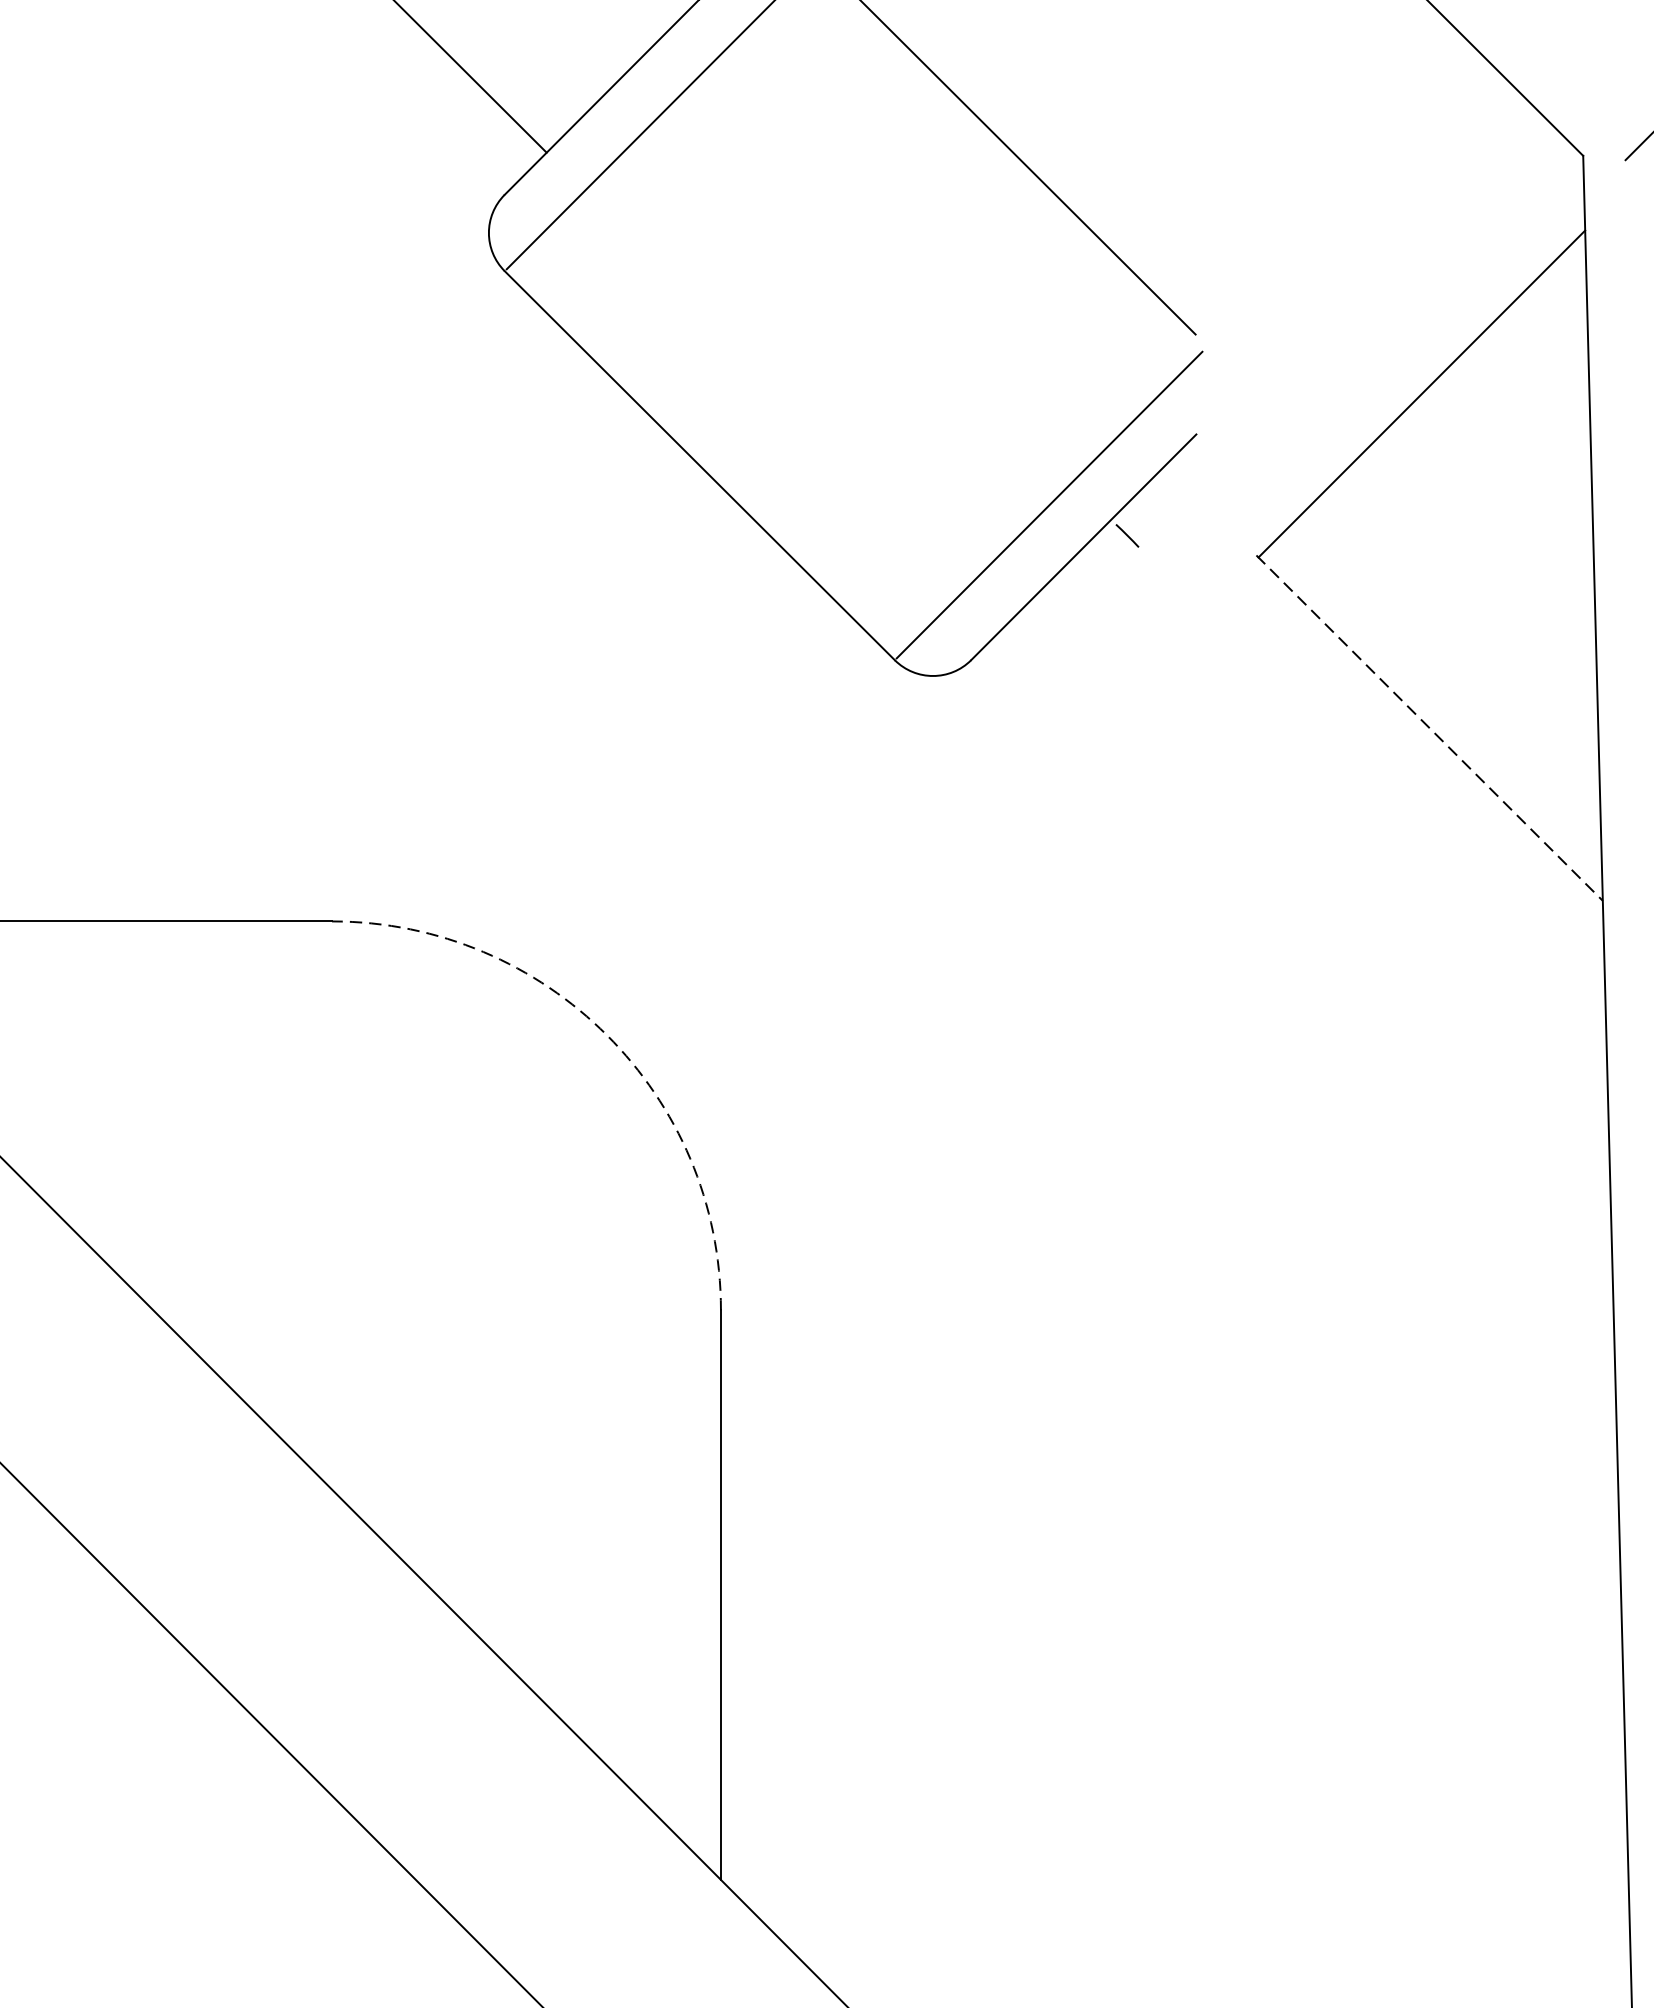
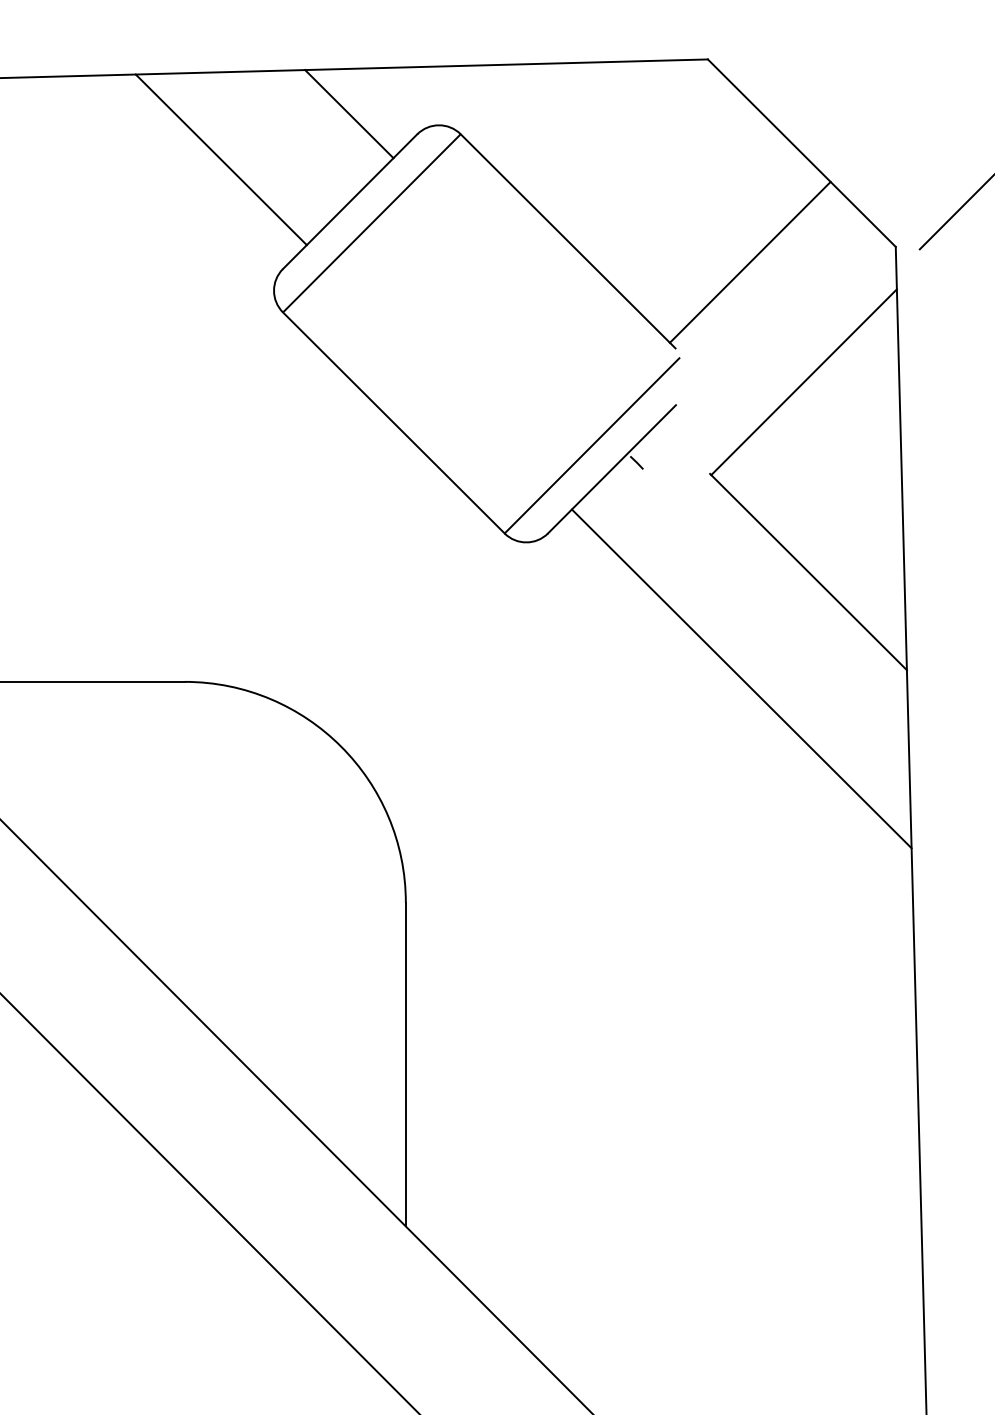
line: (1325, 181) -> (749, 261), added
line: (1429, 728) -> (808, 572), dashed -> solid
line: (1311, 915) -> (741, 678), added
arc: (607, 1035) -> (341, 746), dashed -> solid

